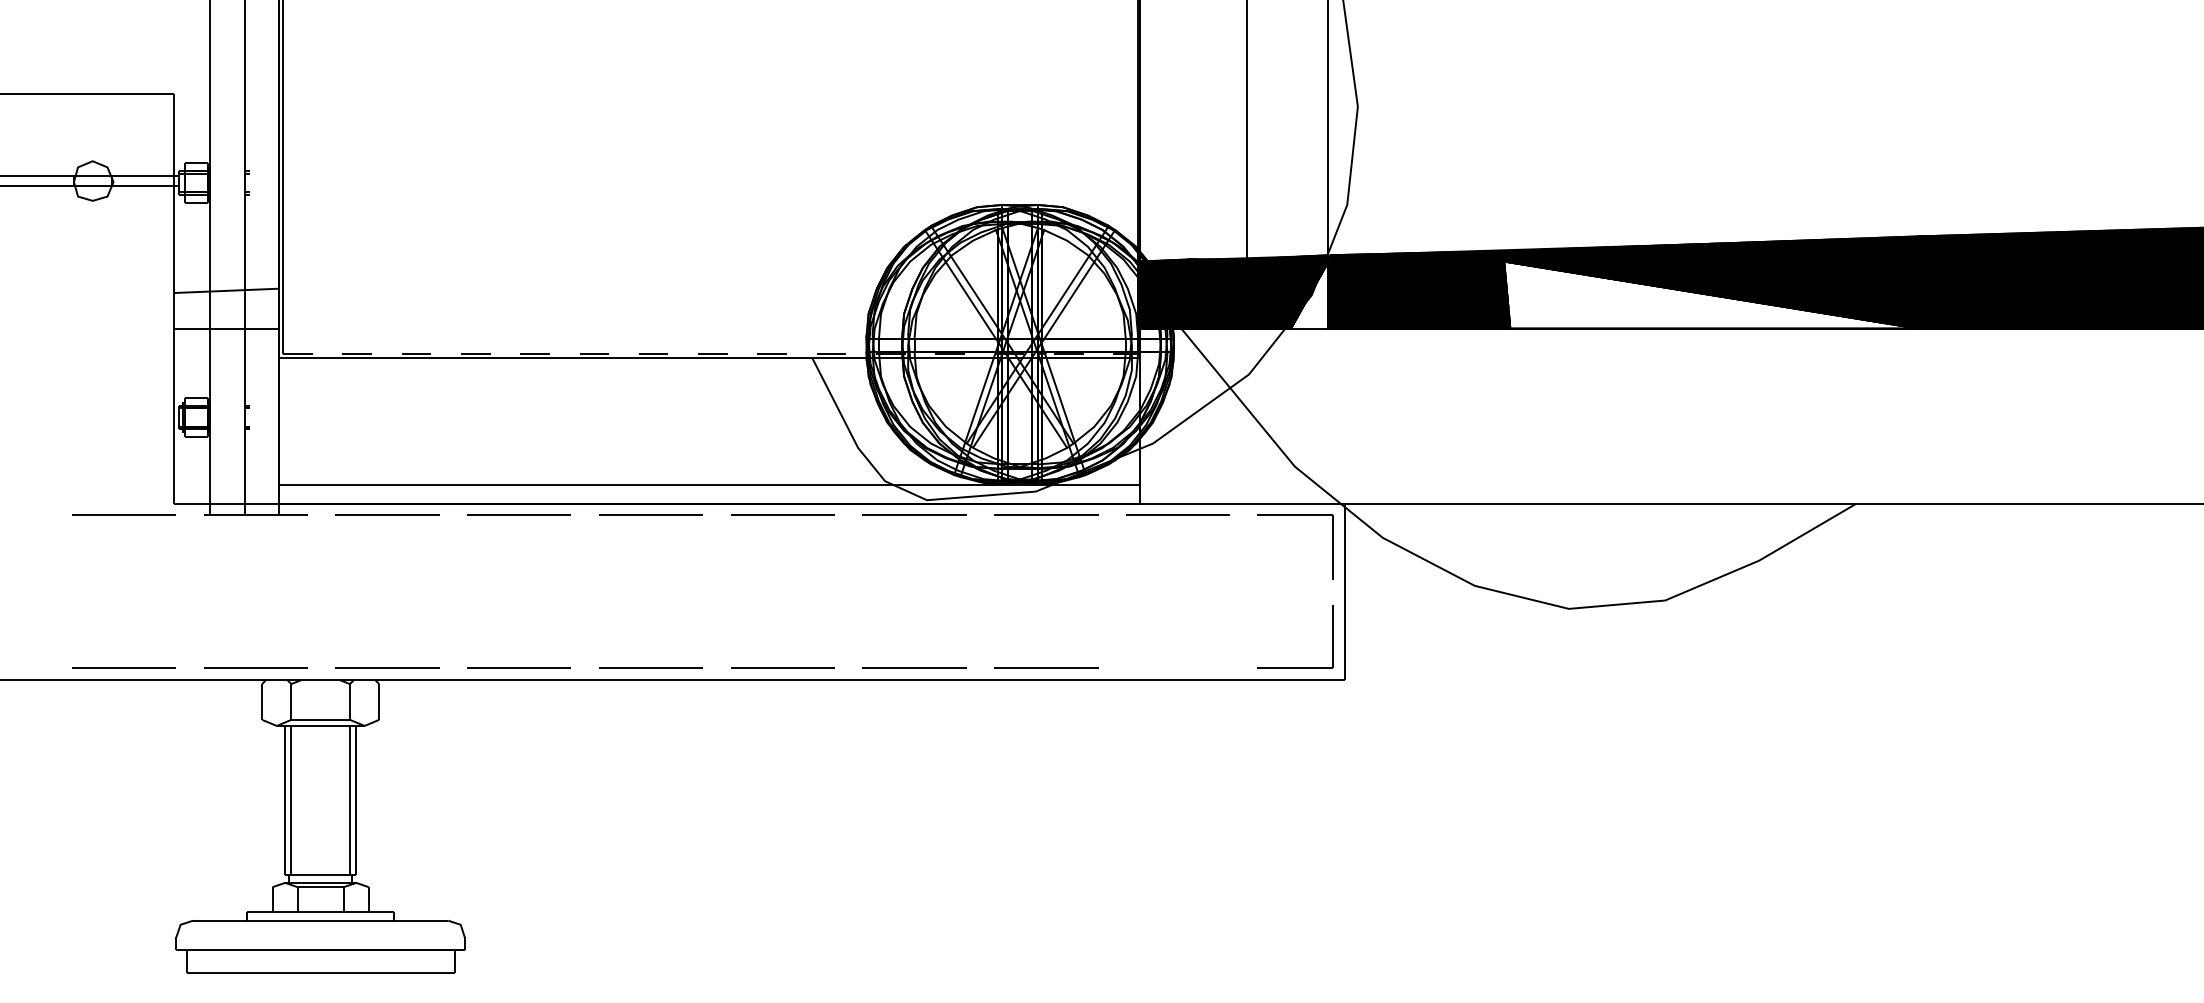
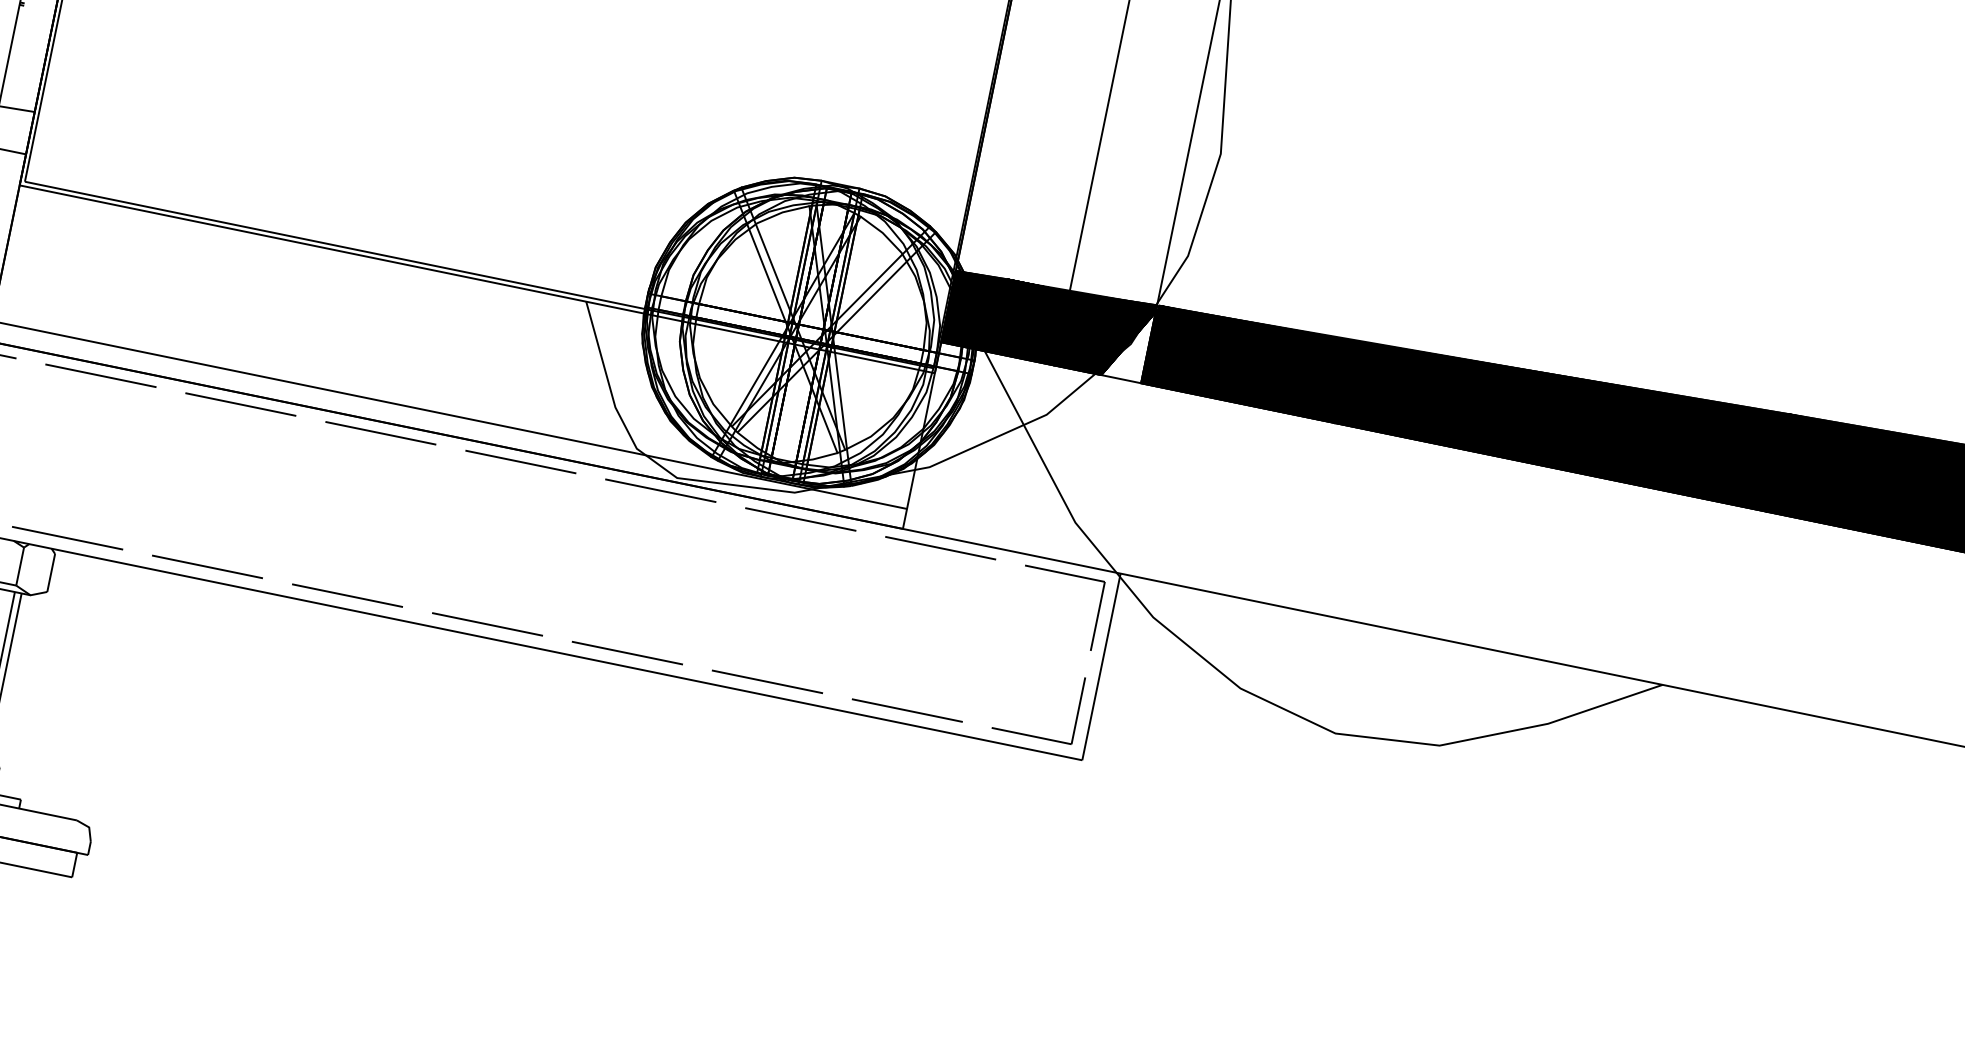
fill: (1711, 294) -> (1555, 430), added
line: (710, 353) -> (479, 274), dashed -> solid
line: (1177, 667) -> (906, 710), added

